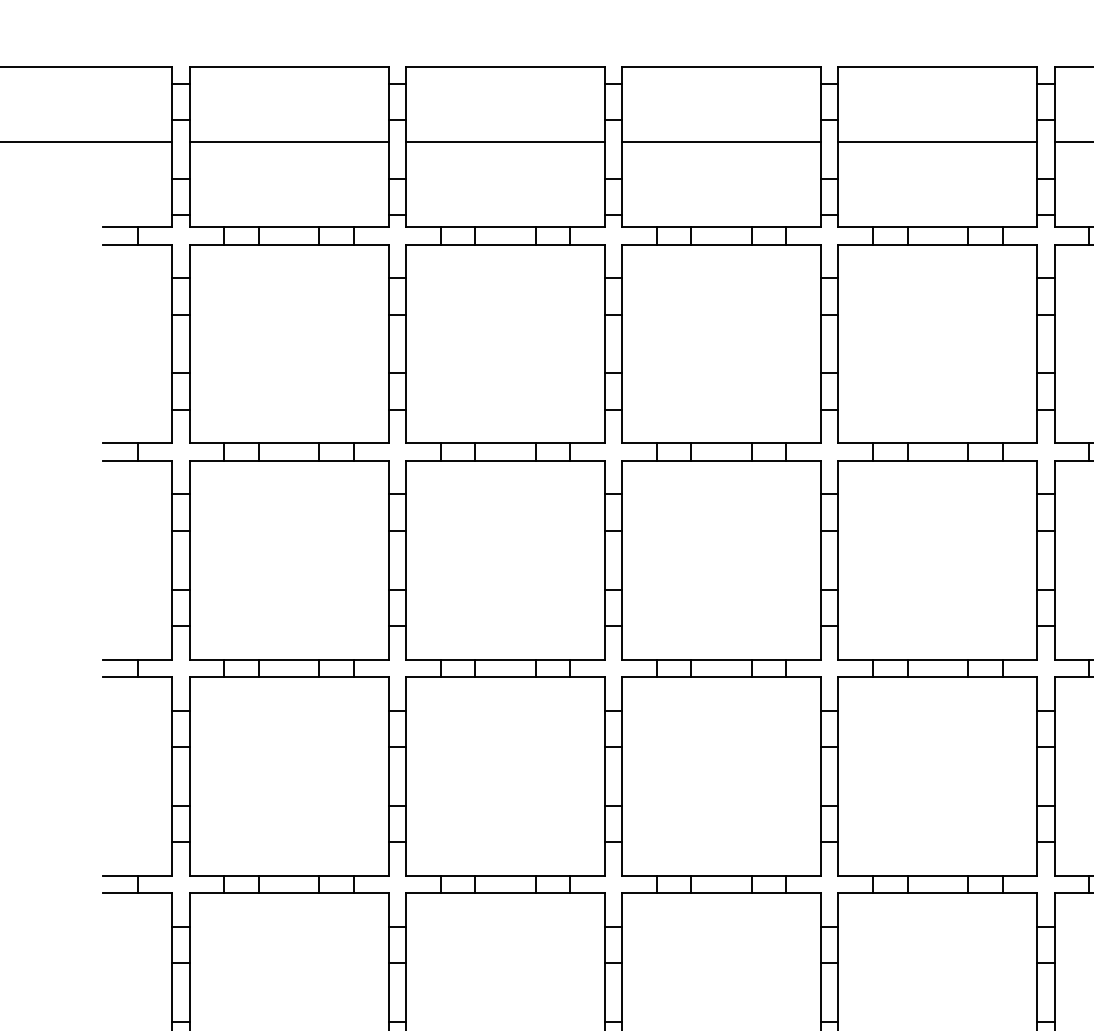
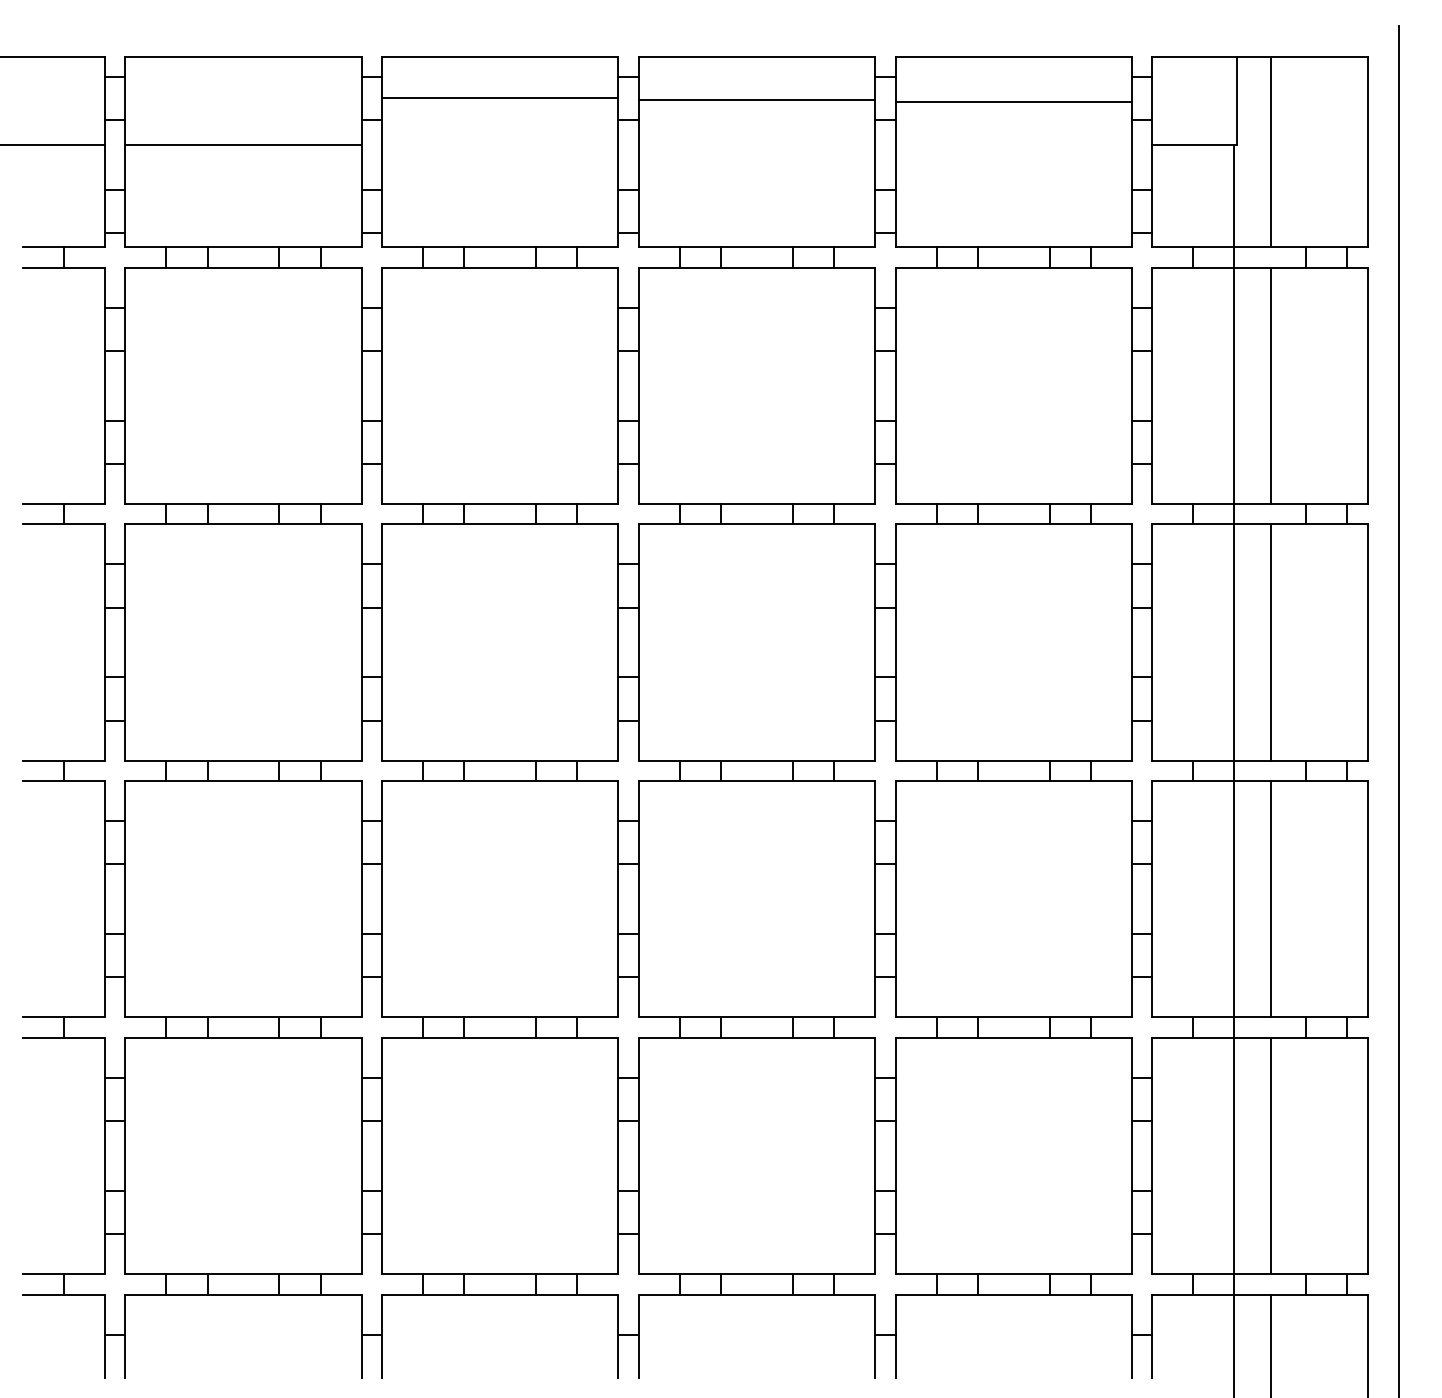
line: (505, 141) -> (500, 98), moved
line: (721, 141) -> (756, 100), moved
line: (937, 141) -> (1013, 102), moved

